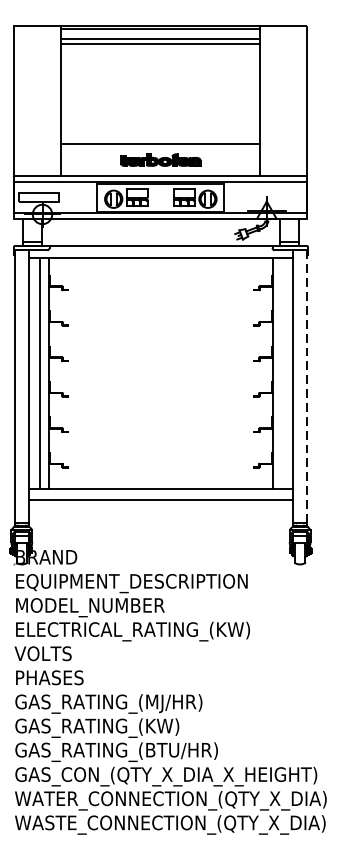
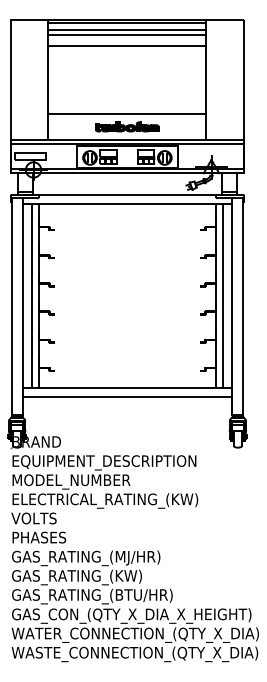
line: (160, 58) -> (127, 46), added
line: (281, 372) -> (223, 295), added
line: (307, 386) -> (243, 306), dashed -> solid

